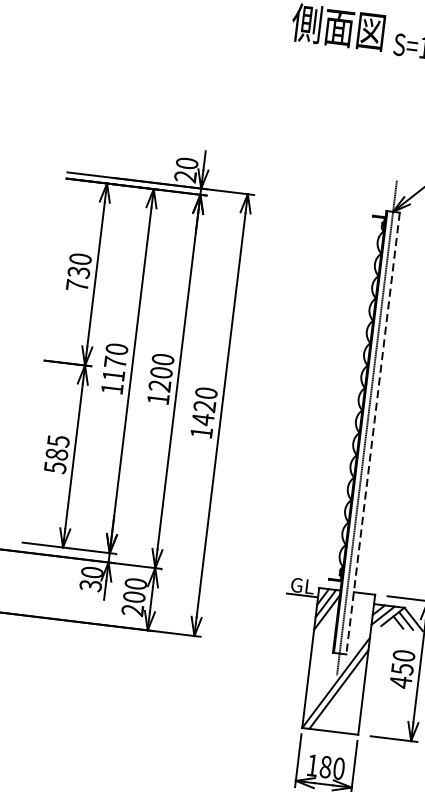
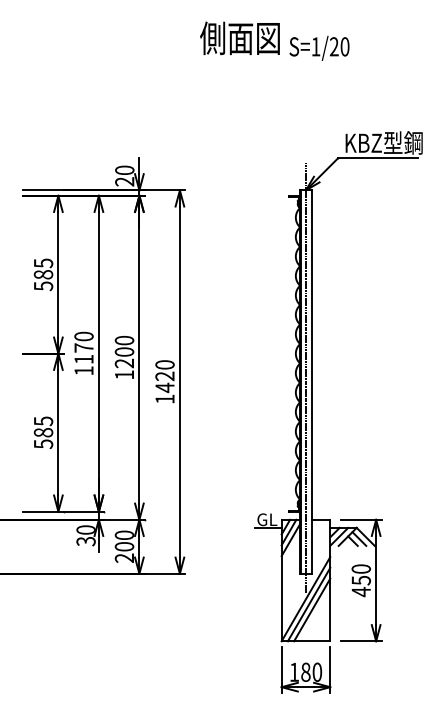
text: (78, 272) -> (43, 274), 730 -> 585
line: (372, 433) -> (311, 382), dashed -> solid
line: (342, 695) -> (312, 609), added

